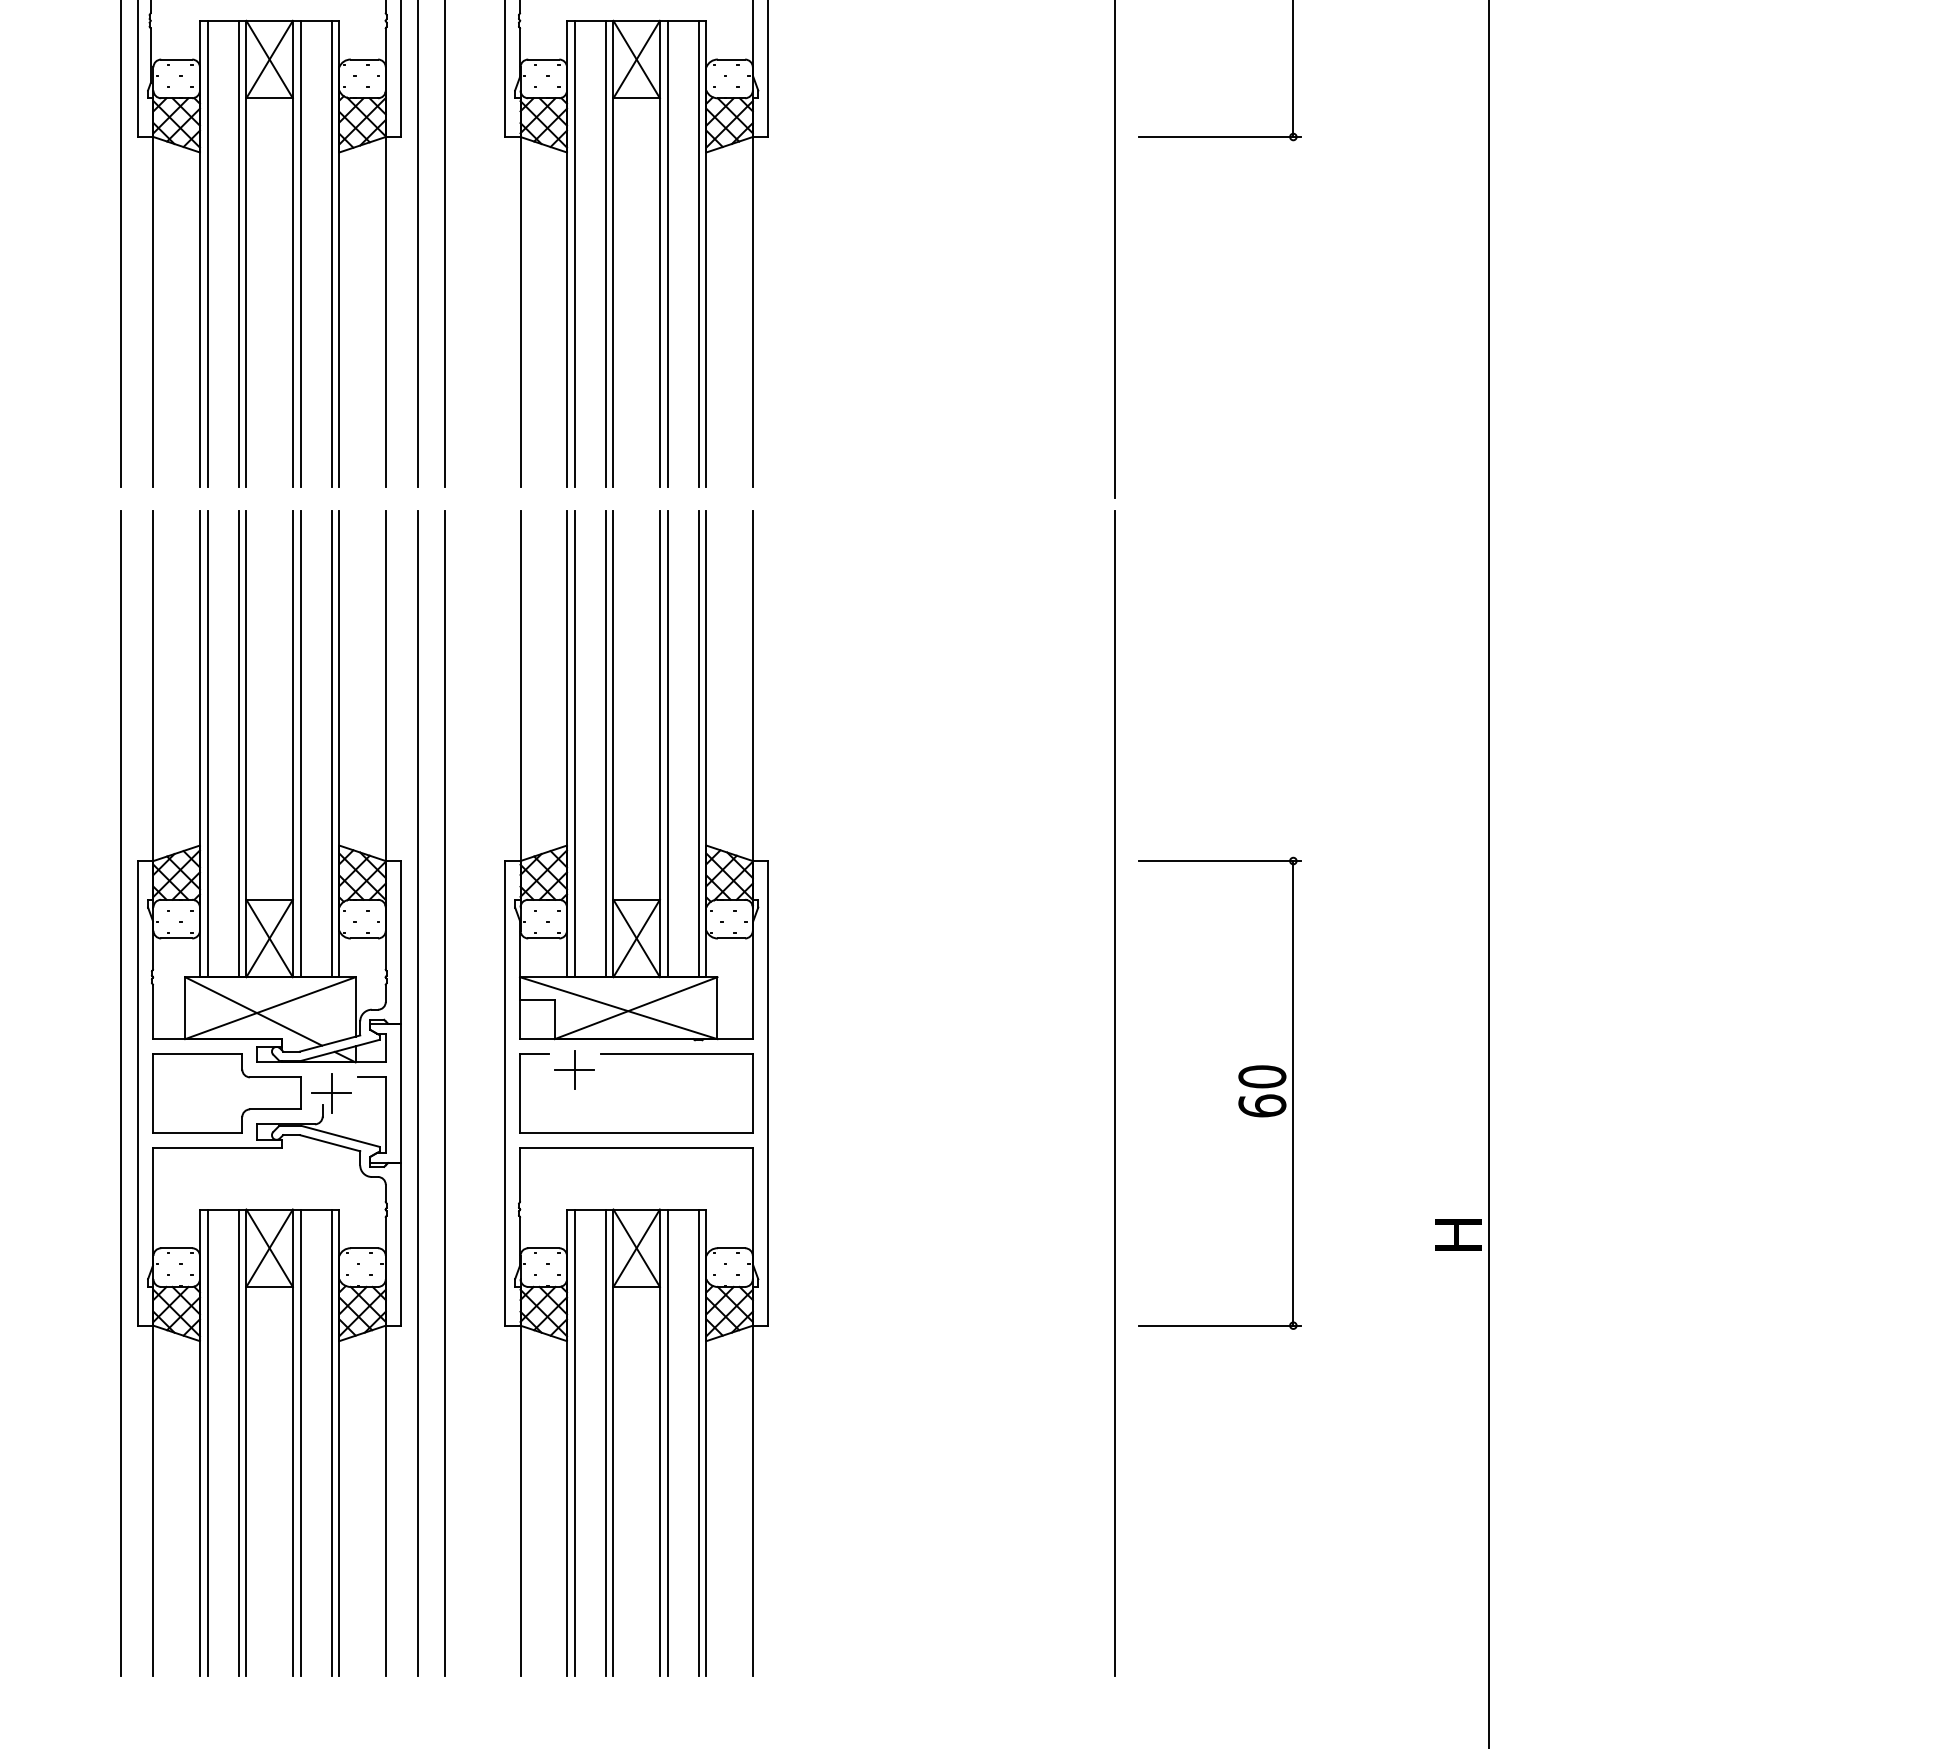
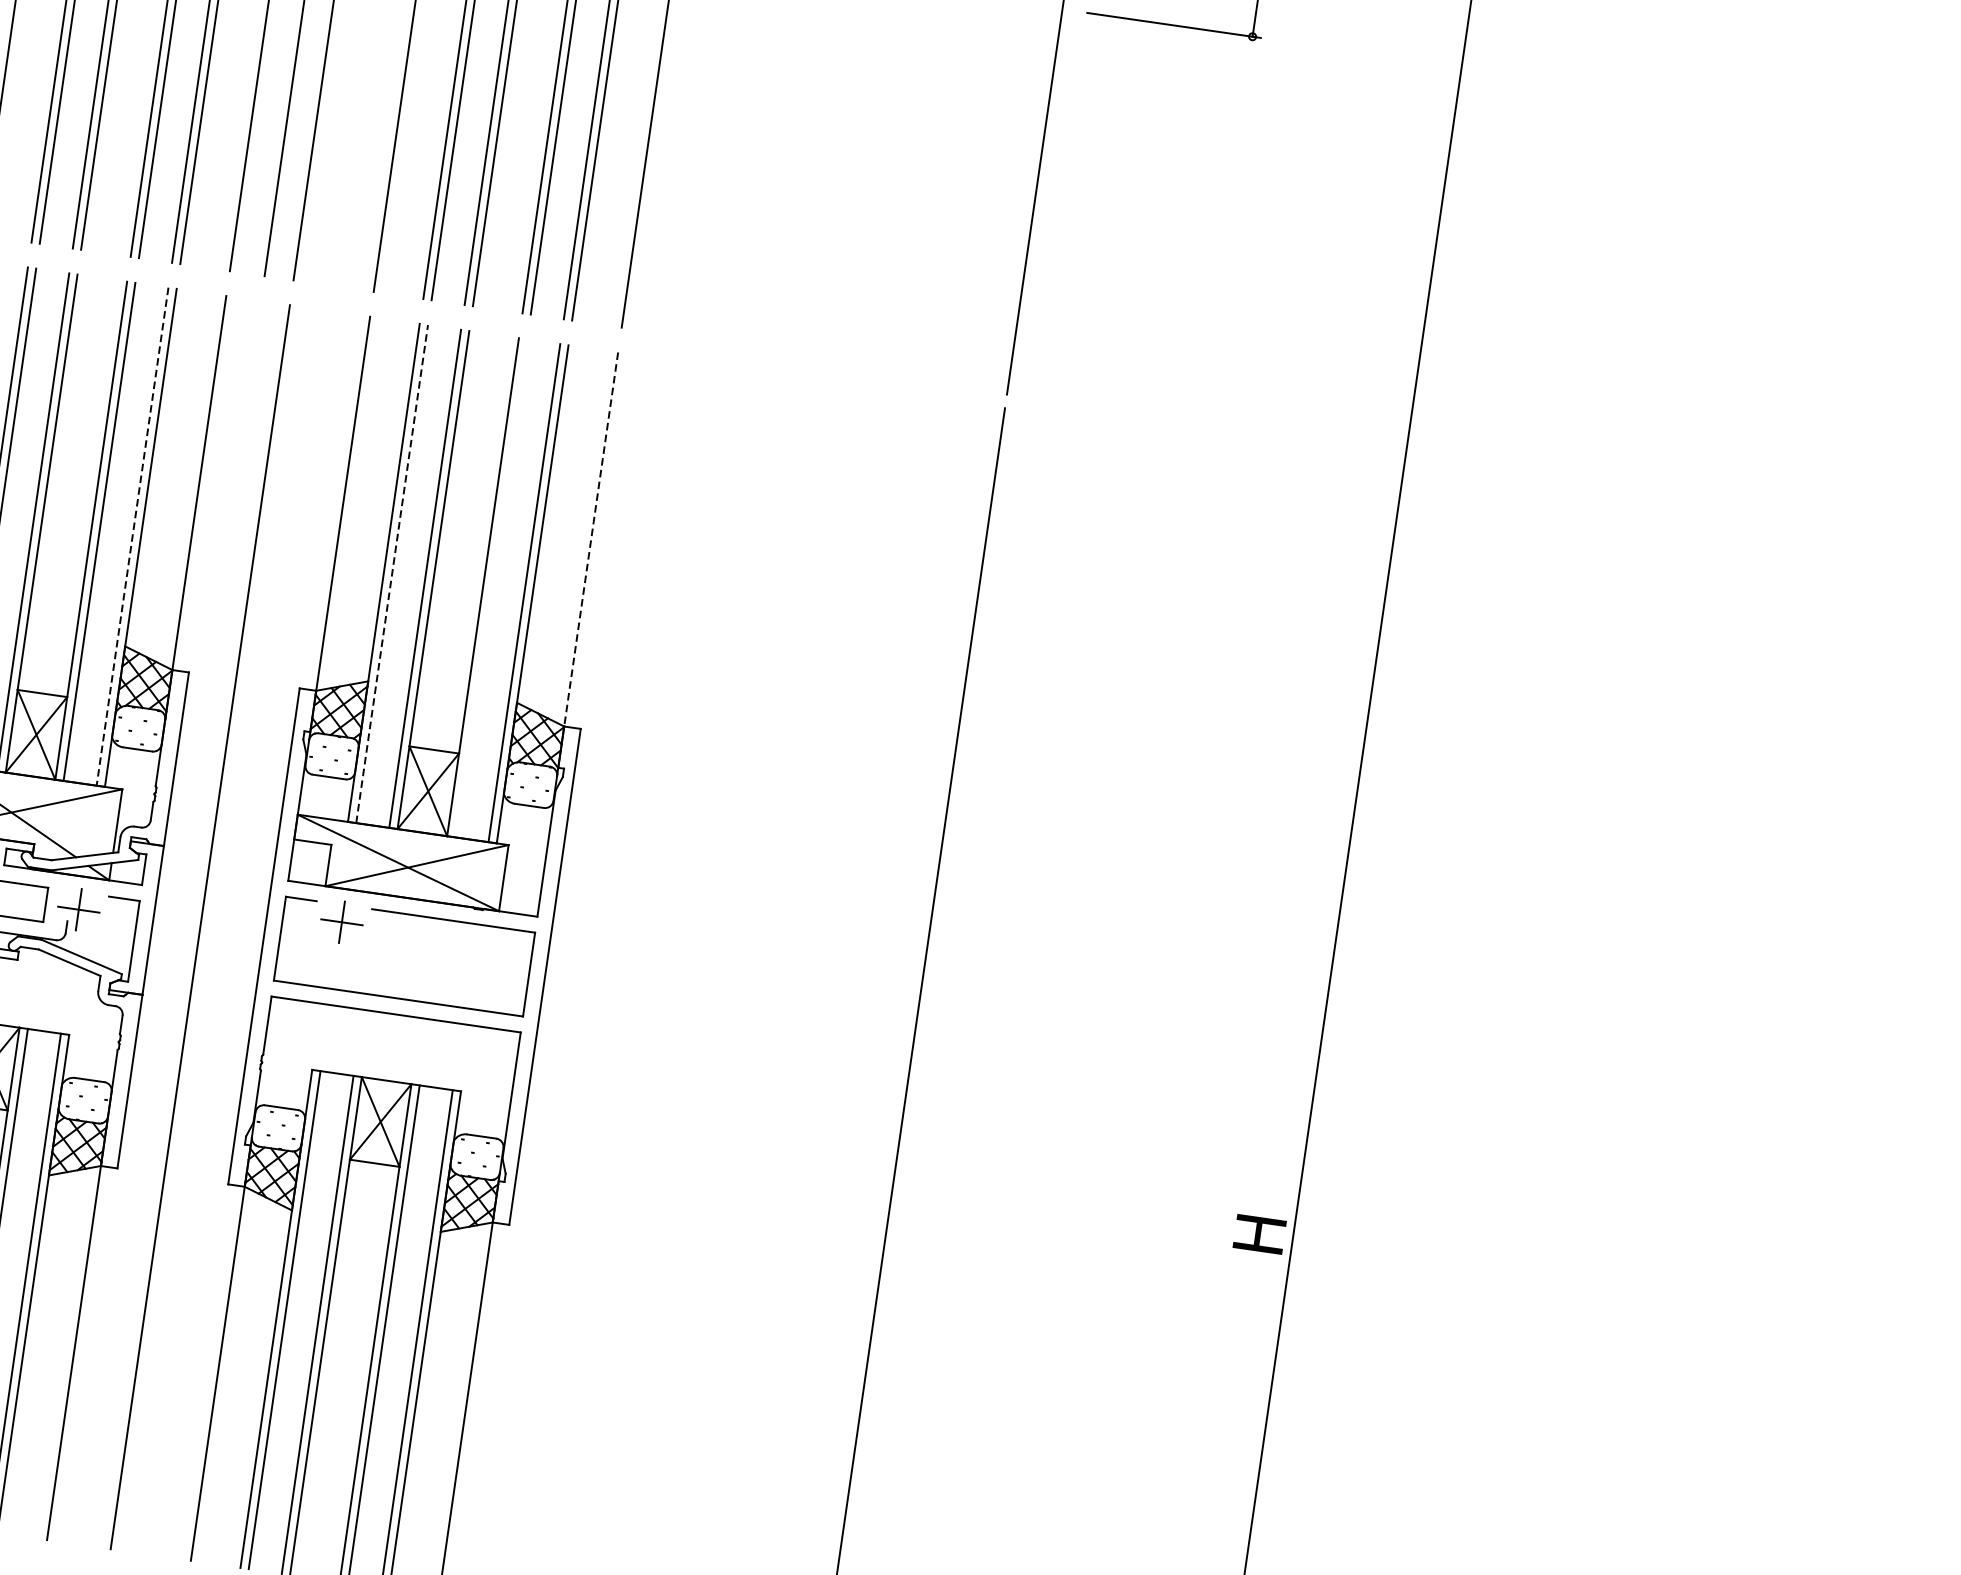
line: (752, 688) -> (590, 542), solid -> dashed
line: (574, 743) -> (391, 573), solid -> dashed
line: (667, 743) -> (491, 587), removed
line: (331, 744) -> (132, 537), solid -> dashed
line: (418, 1093) -> (171, 923), removed
part: (1239, 1097) -> (1047, 1053), removed

